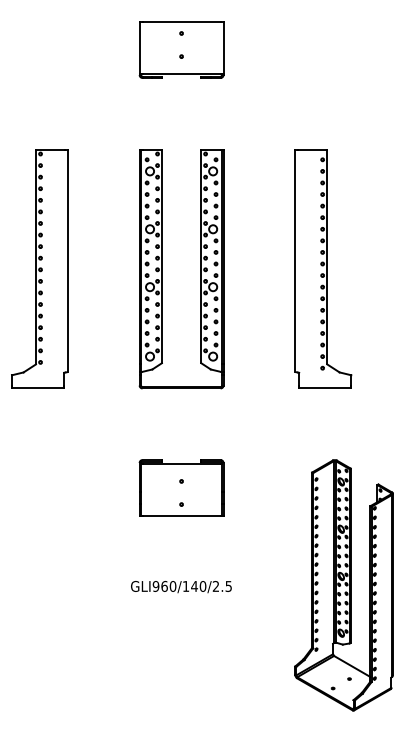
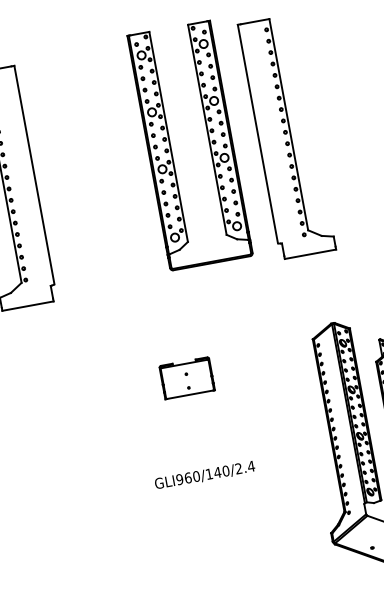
part: (162, 269) -> (171, 149), moved
part: (181, 487) -> (186, 377), size x0.6
text: (228, 586) -> (251, 466), GLI960/140/2.5 -> GLI960/140/2.4

